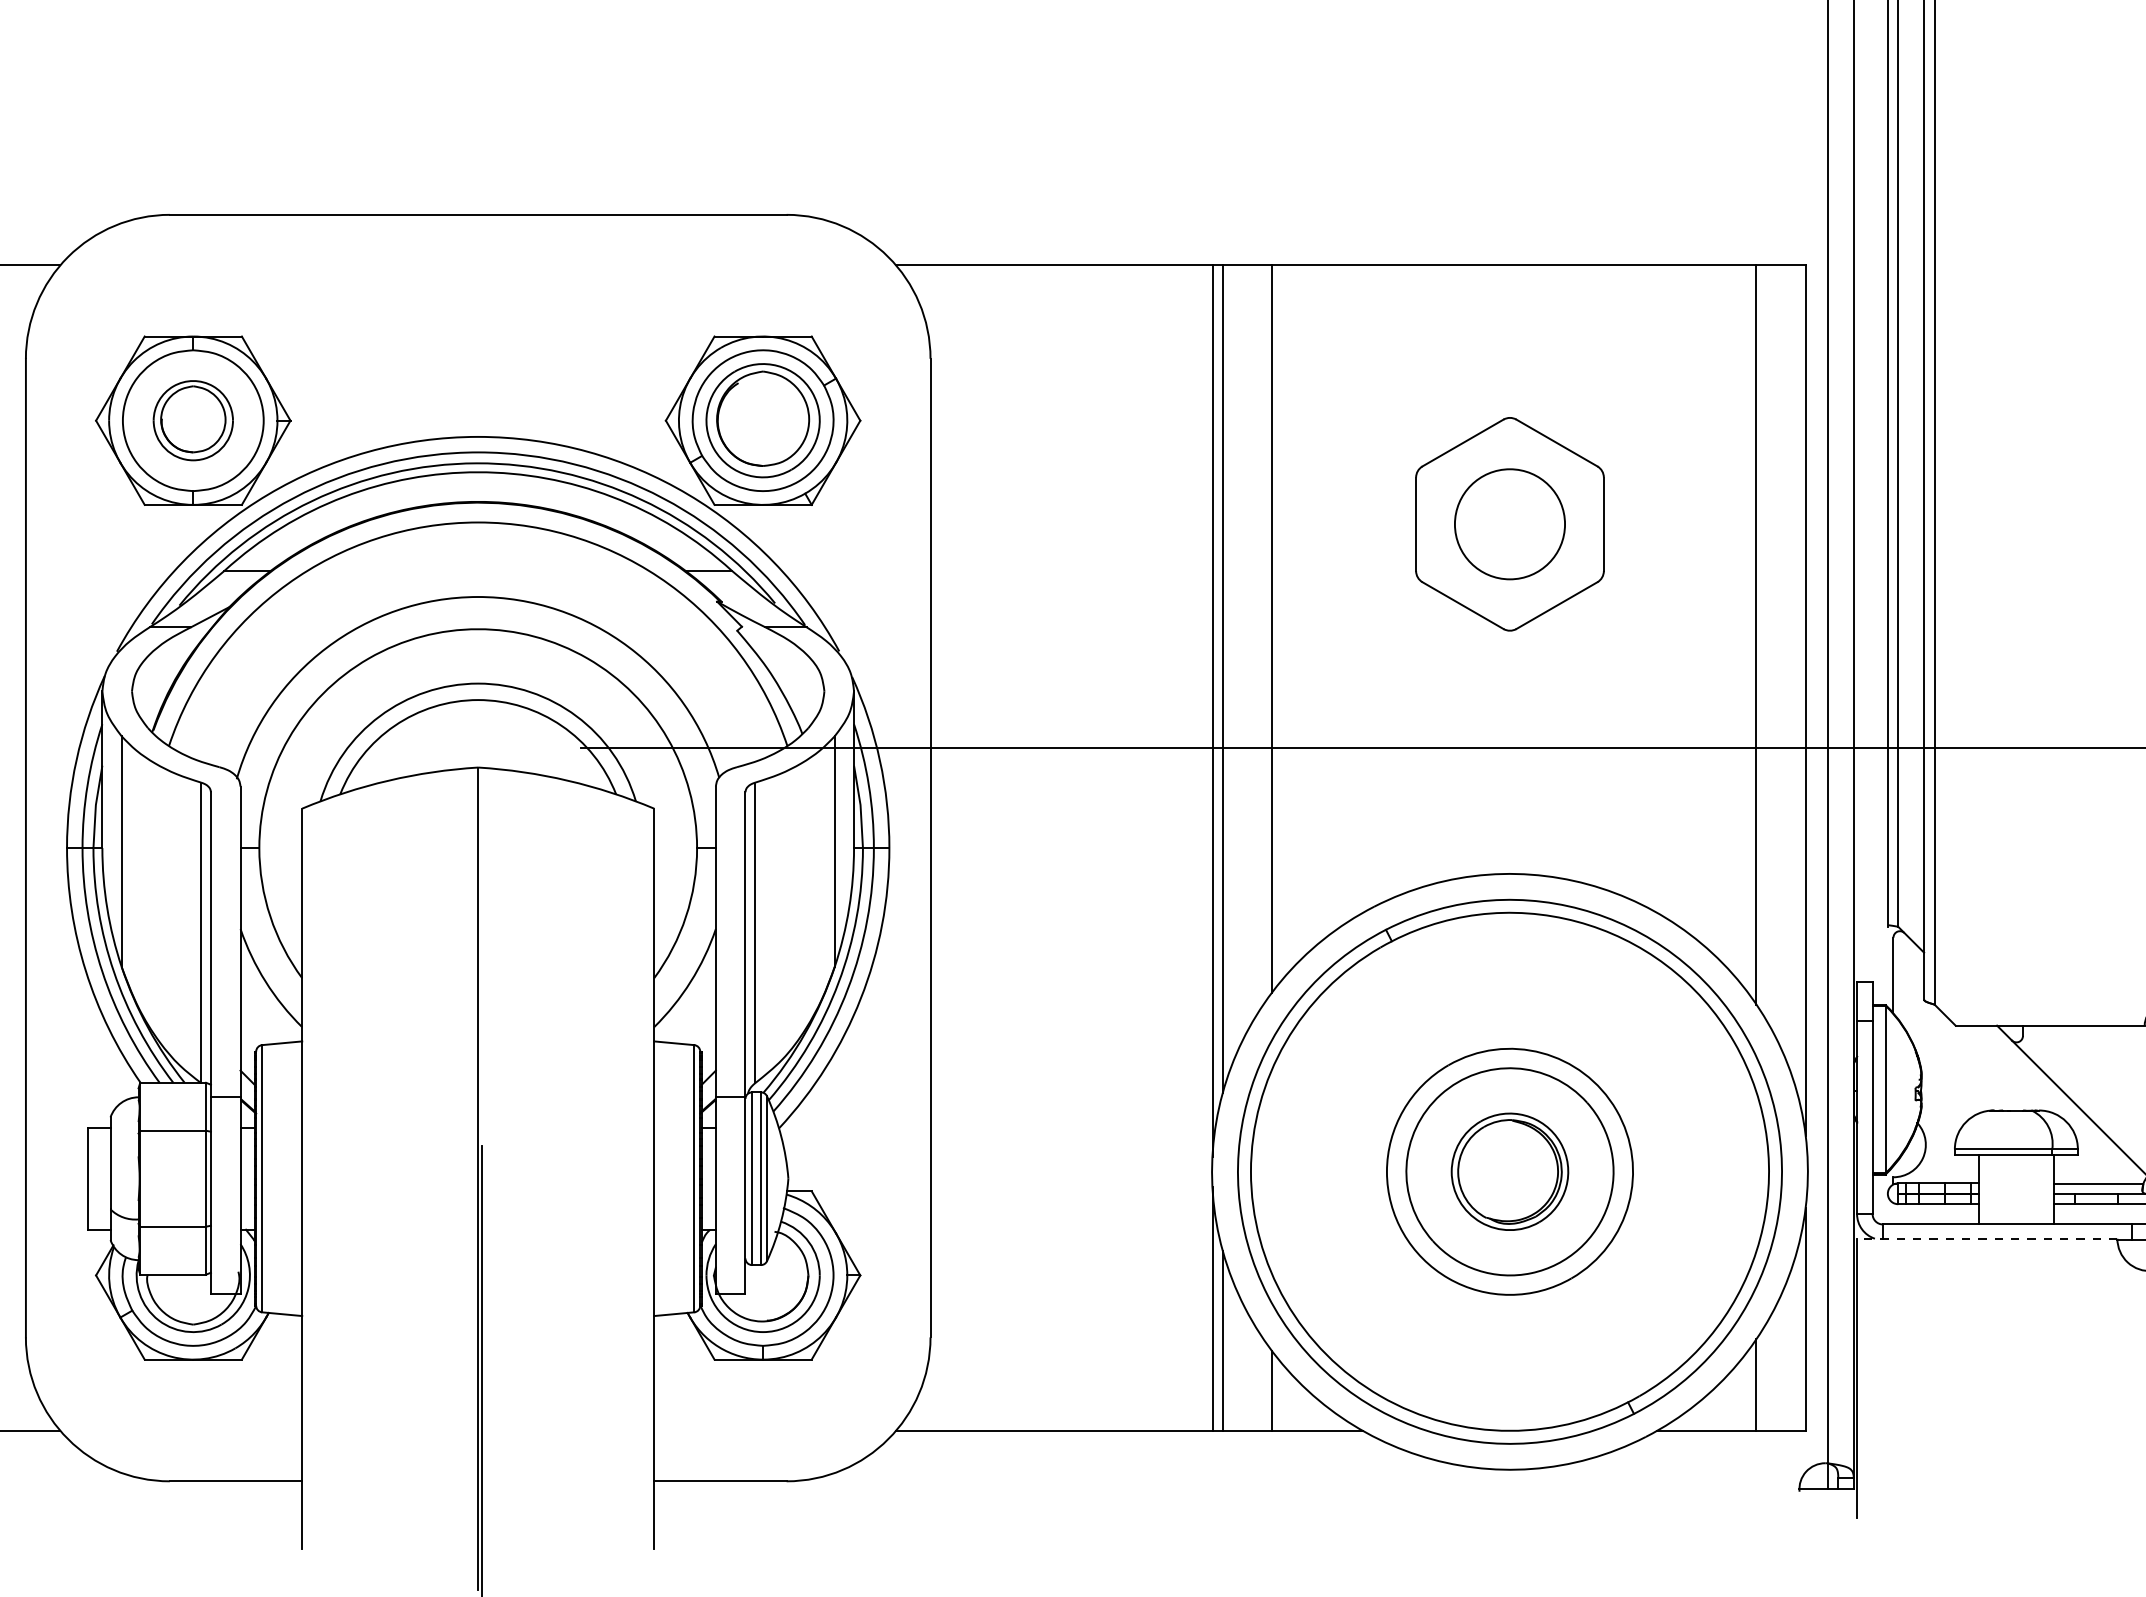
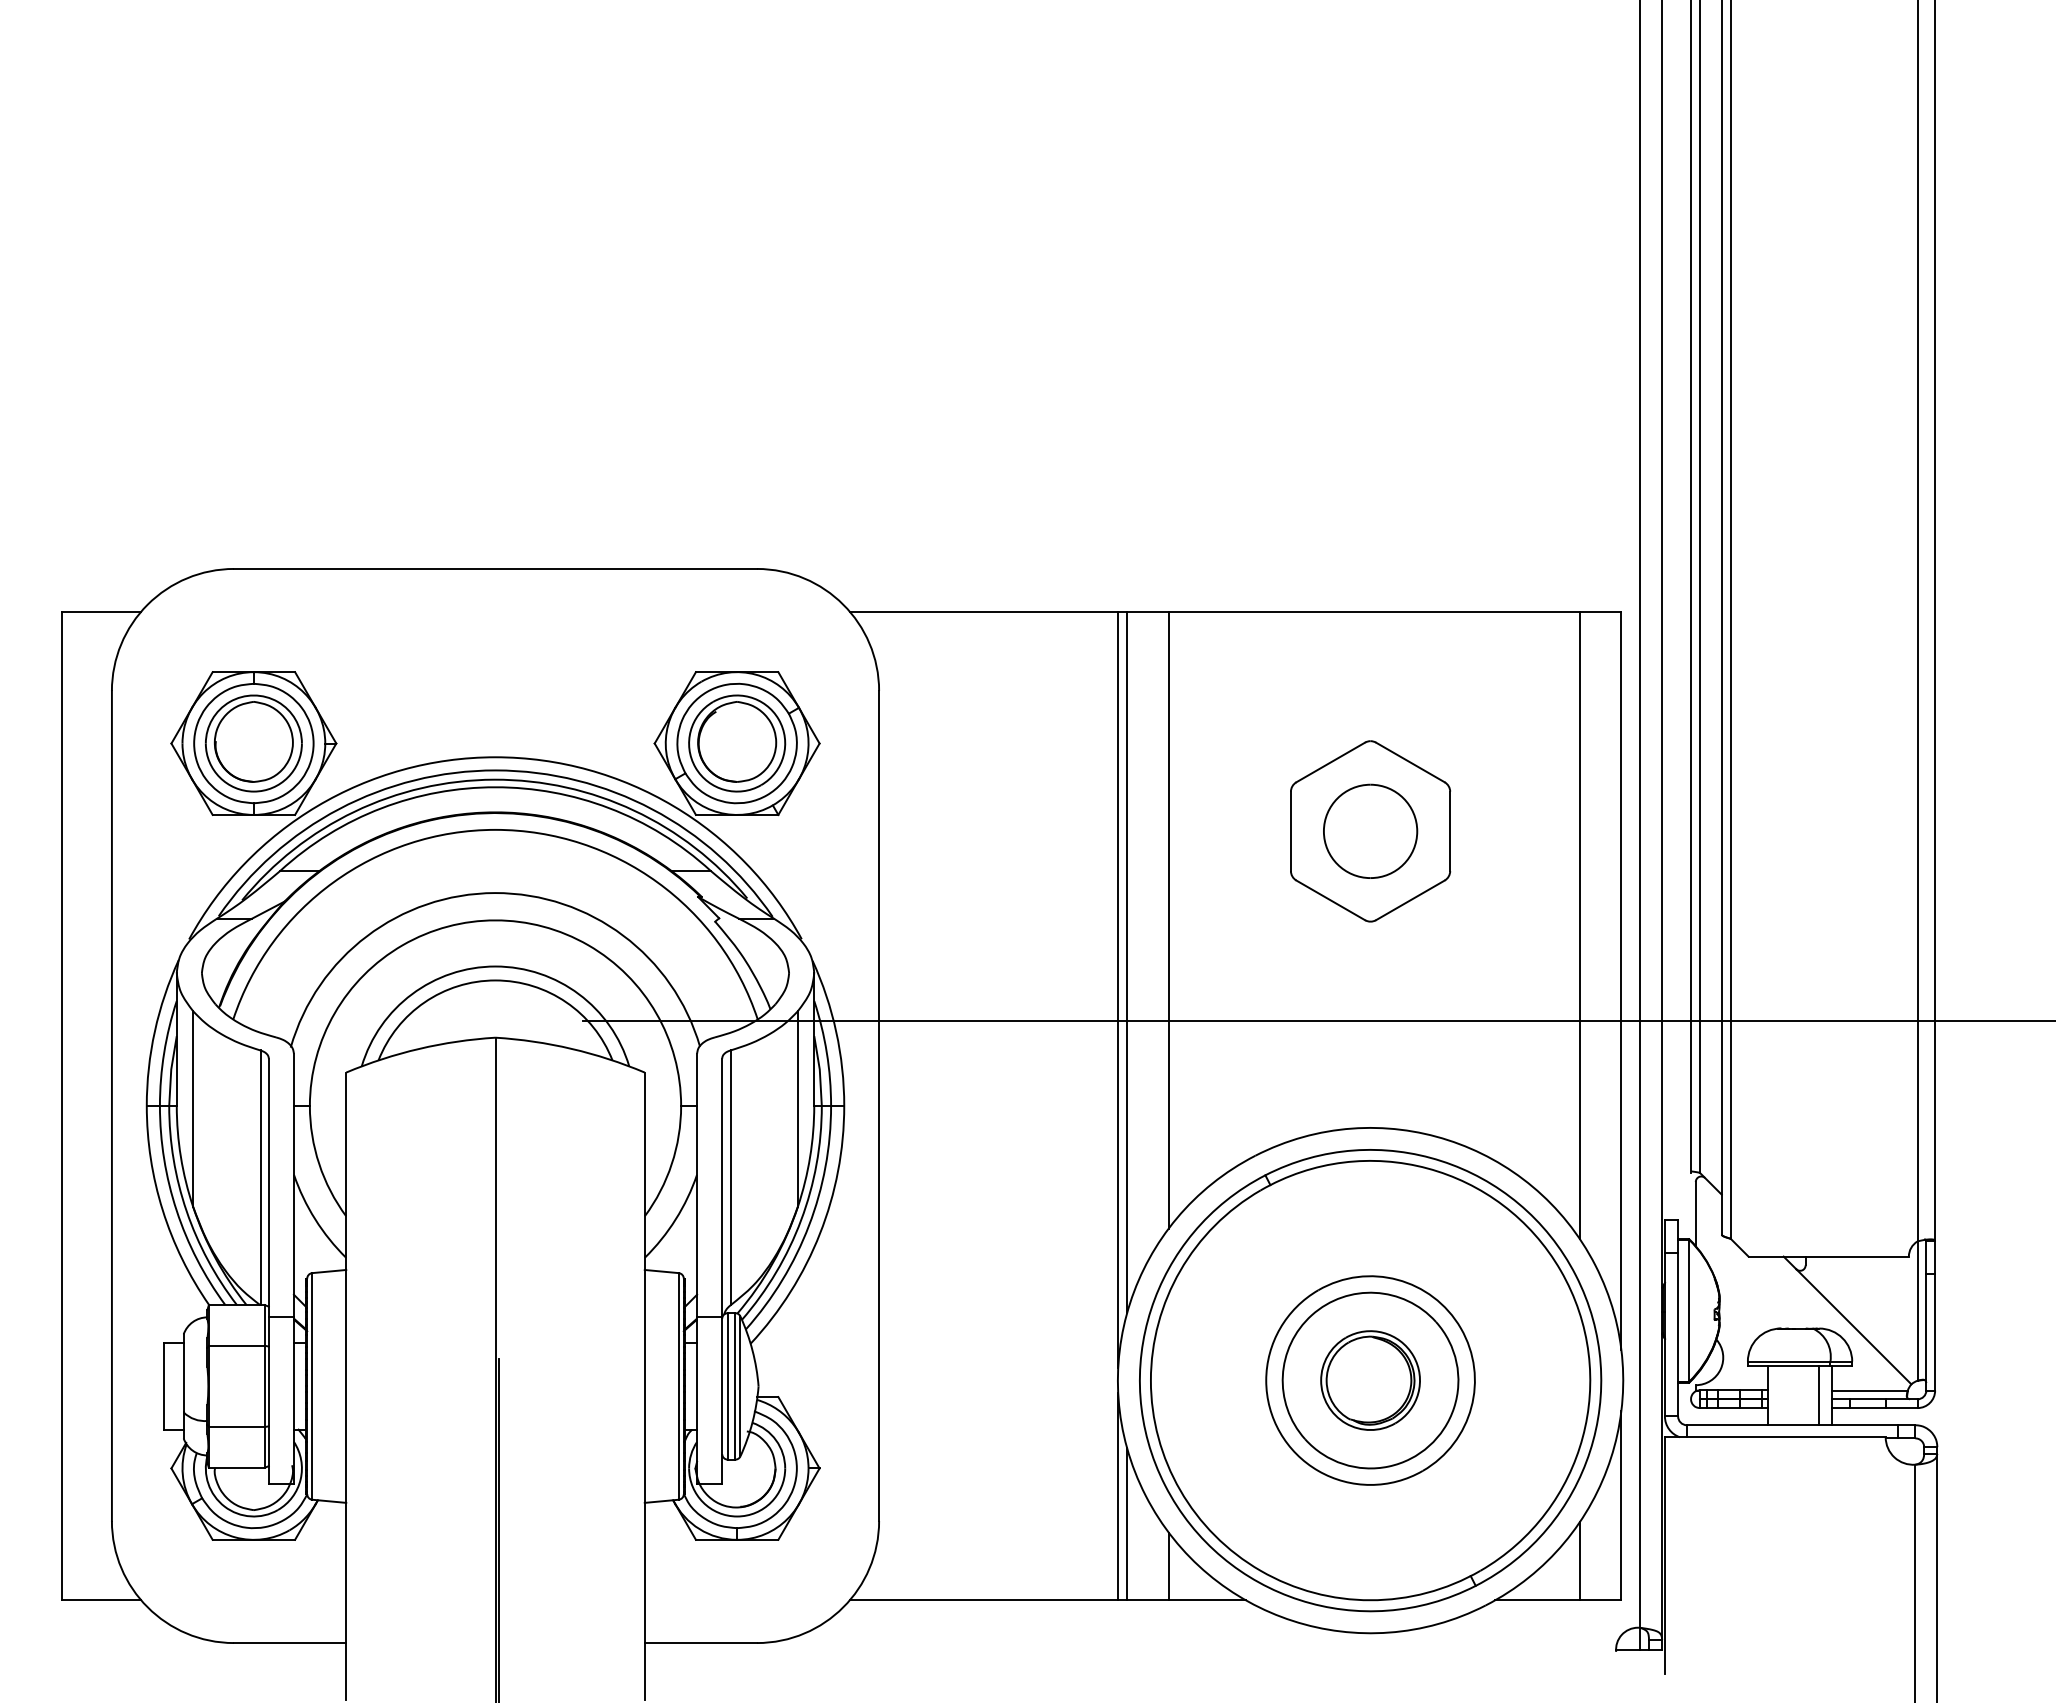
part: (192, 420) -> (253, 743), size x1.43
line: (2038, 1189) -> (1818, 1395), added
line: (1986, 1238) -> (1774, 1437), dashed -> solid

